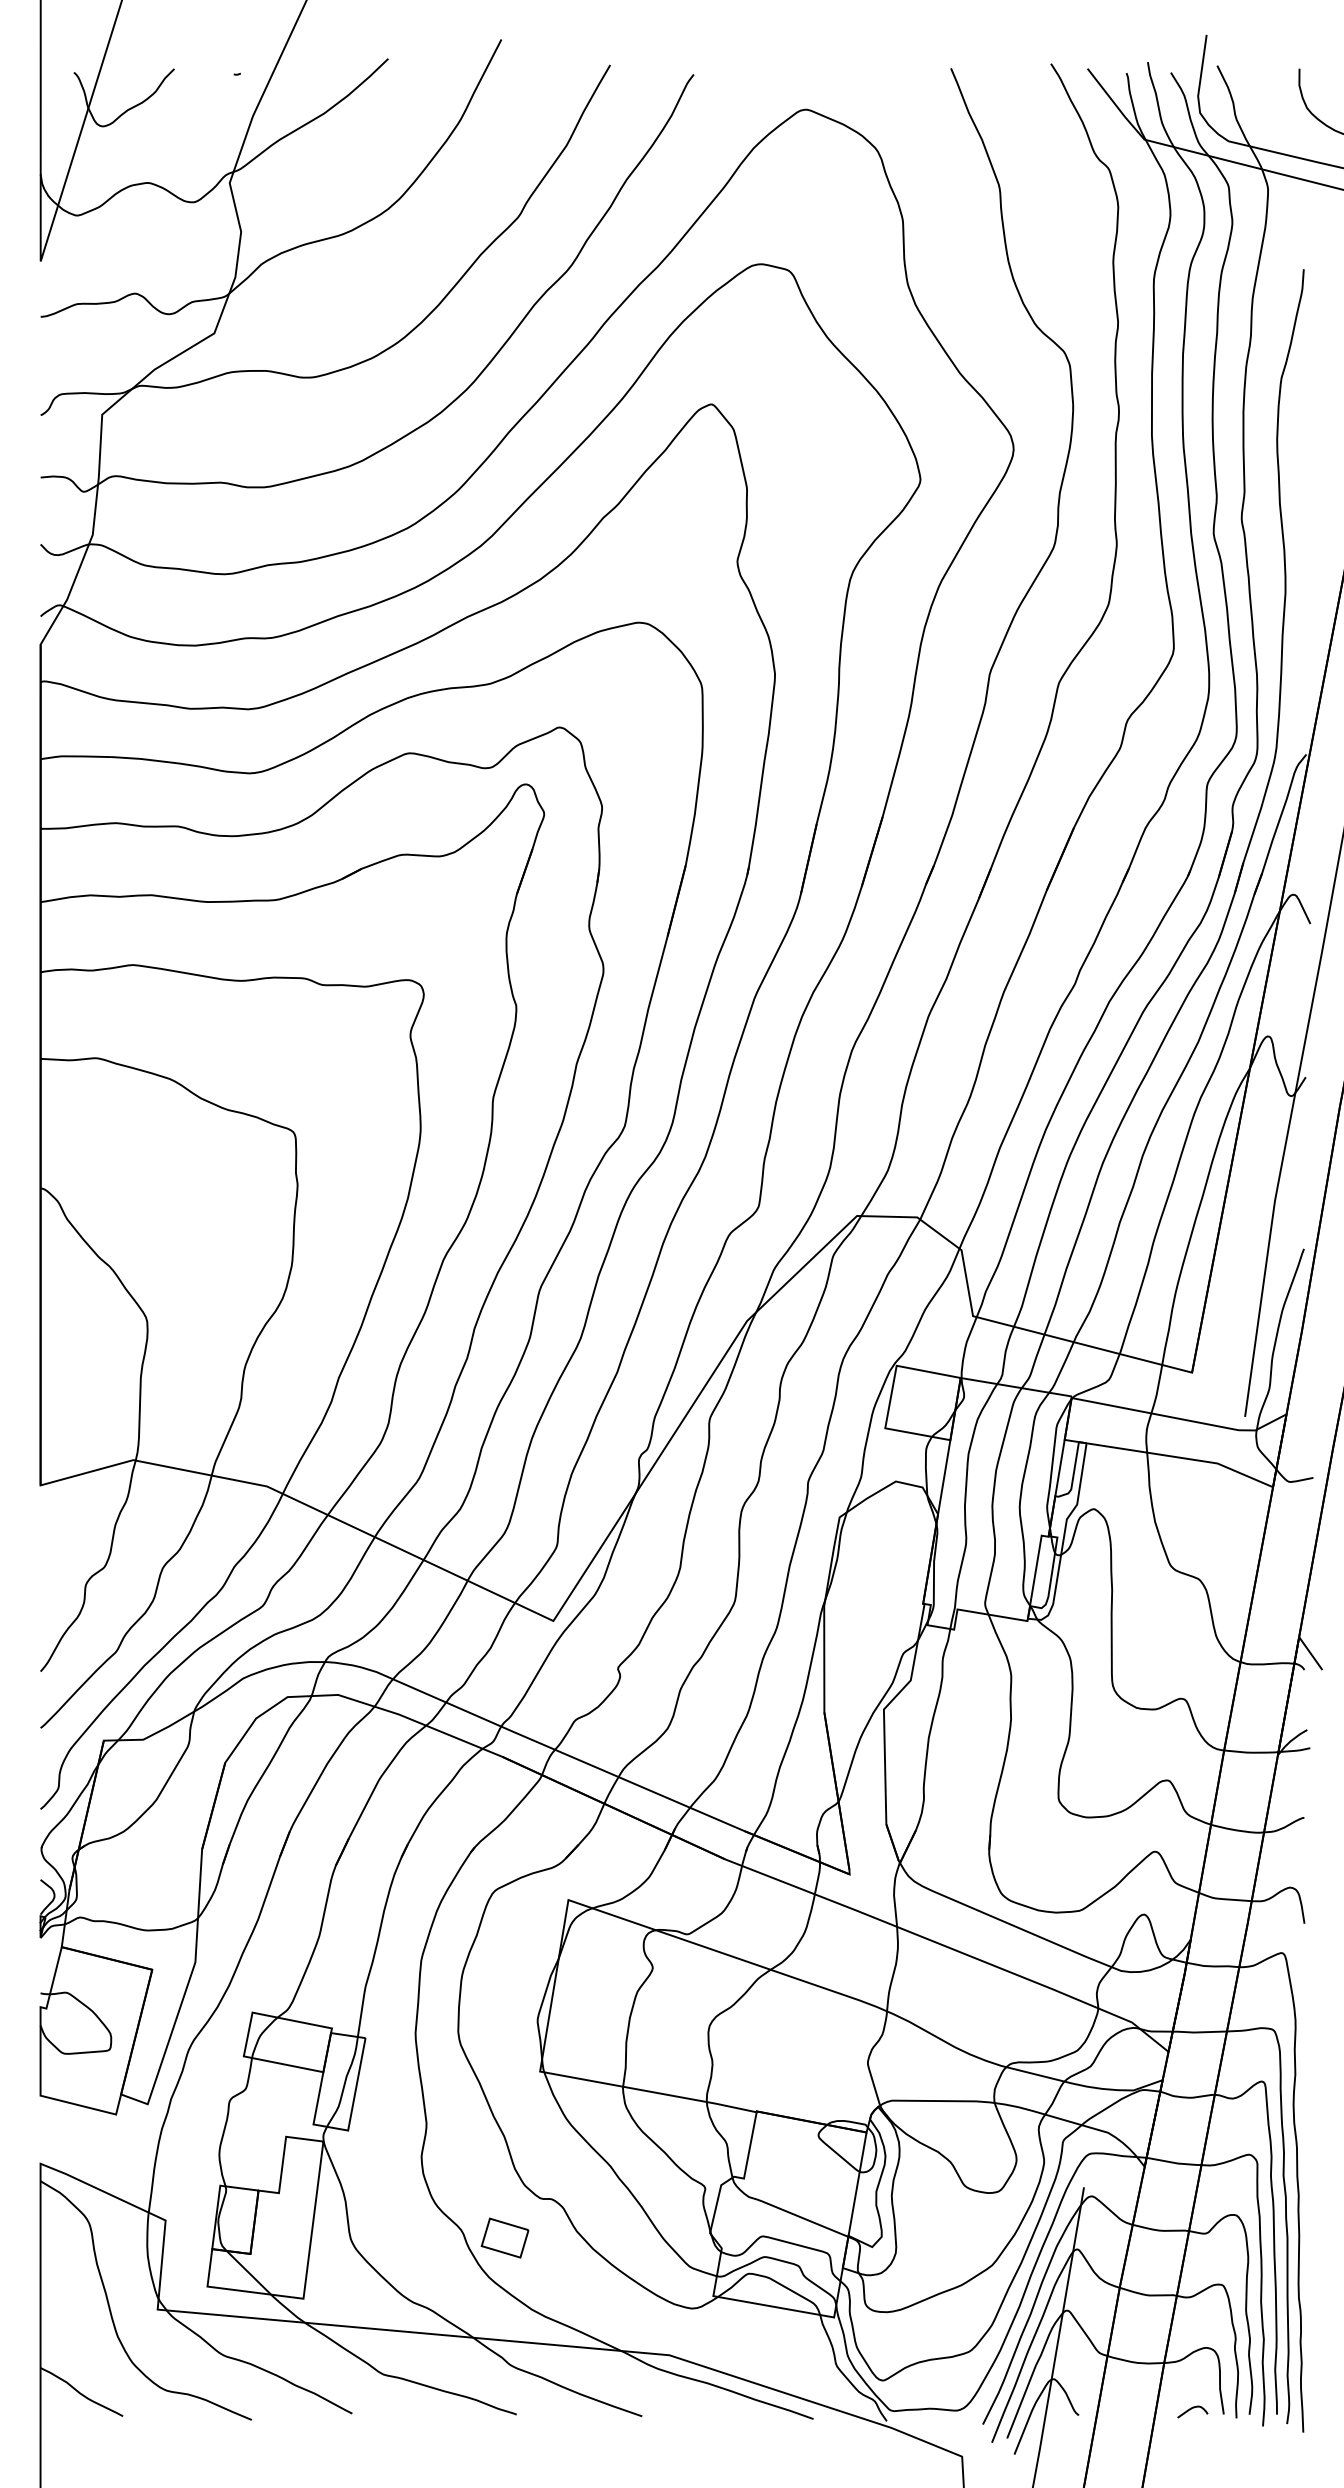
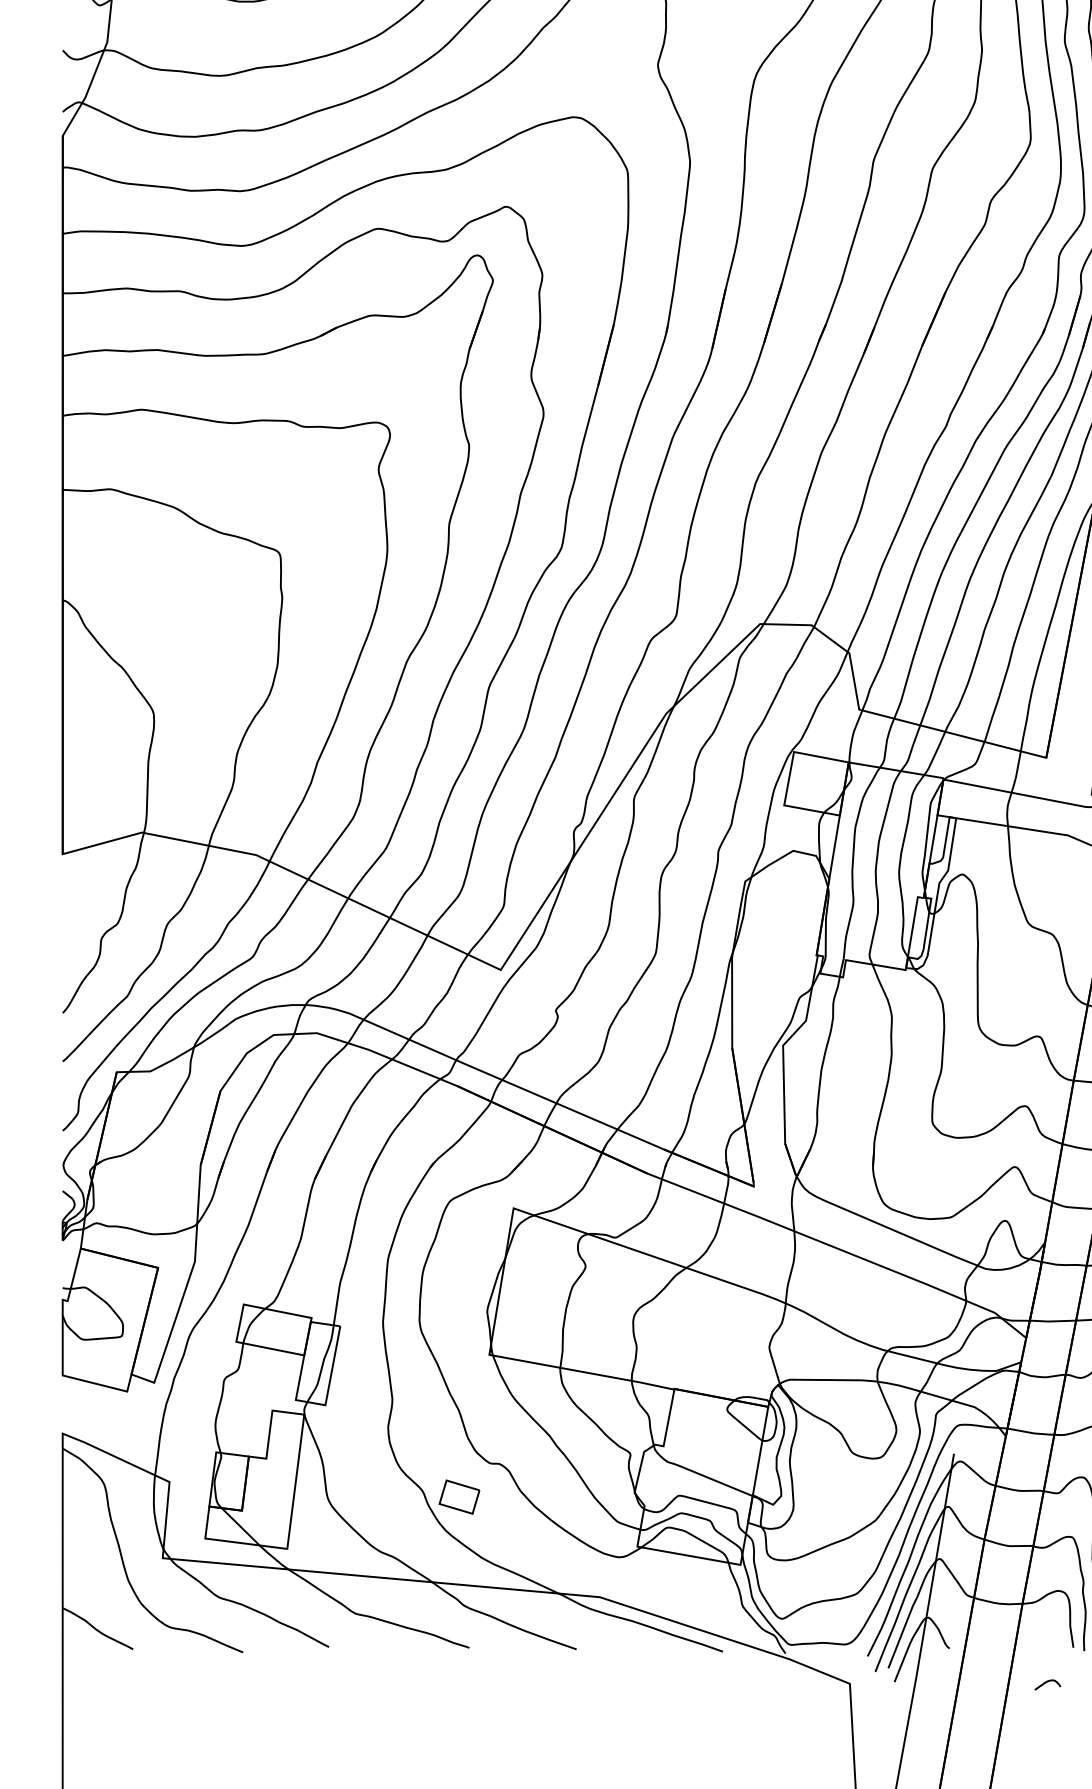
curve: (1191, 2409) -> (1046, 1682), moved

